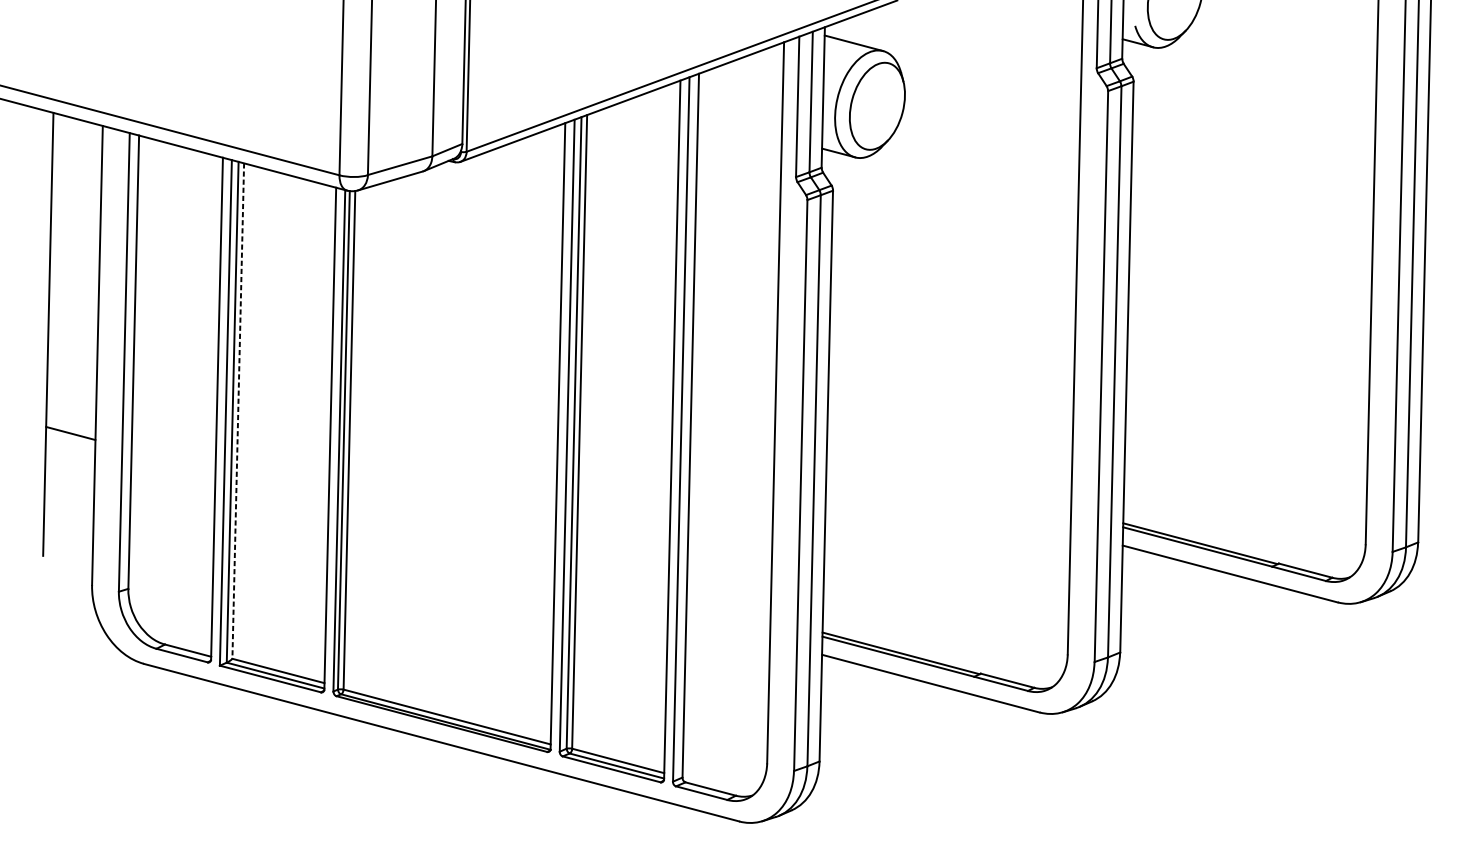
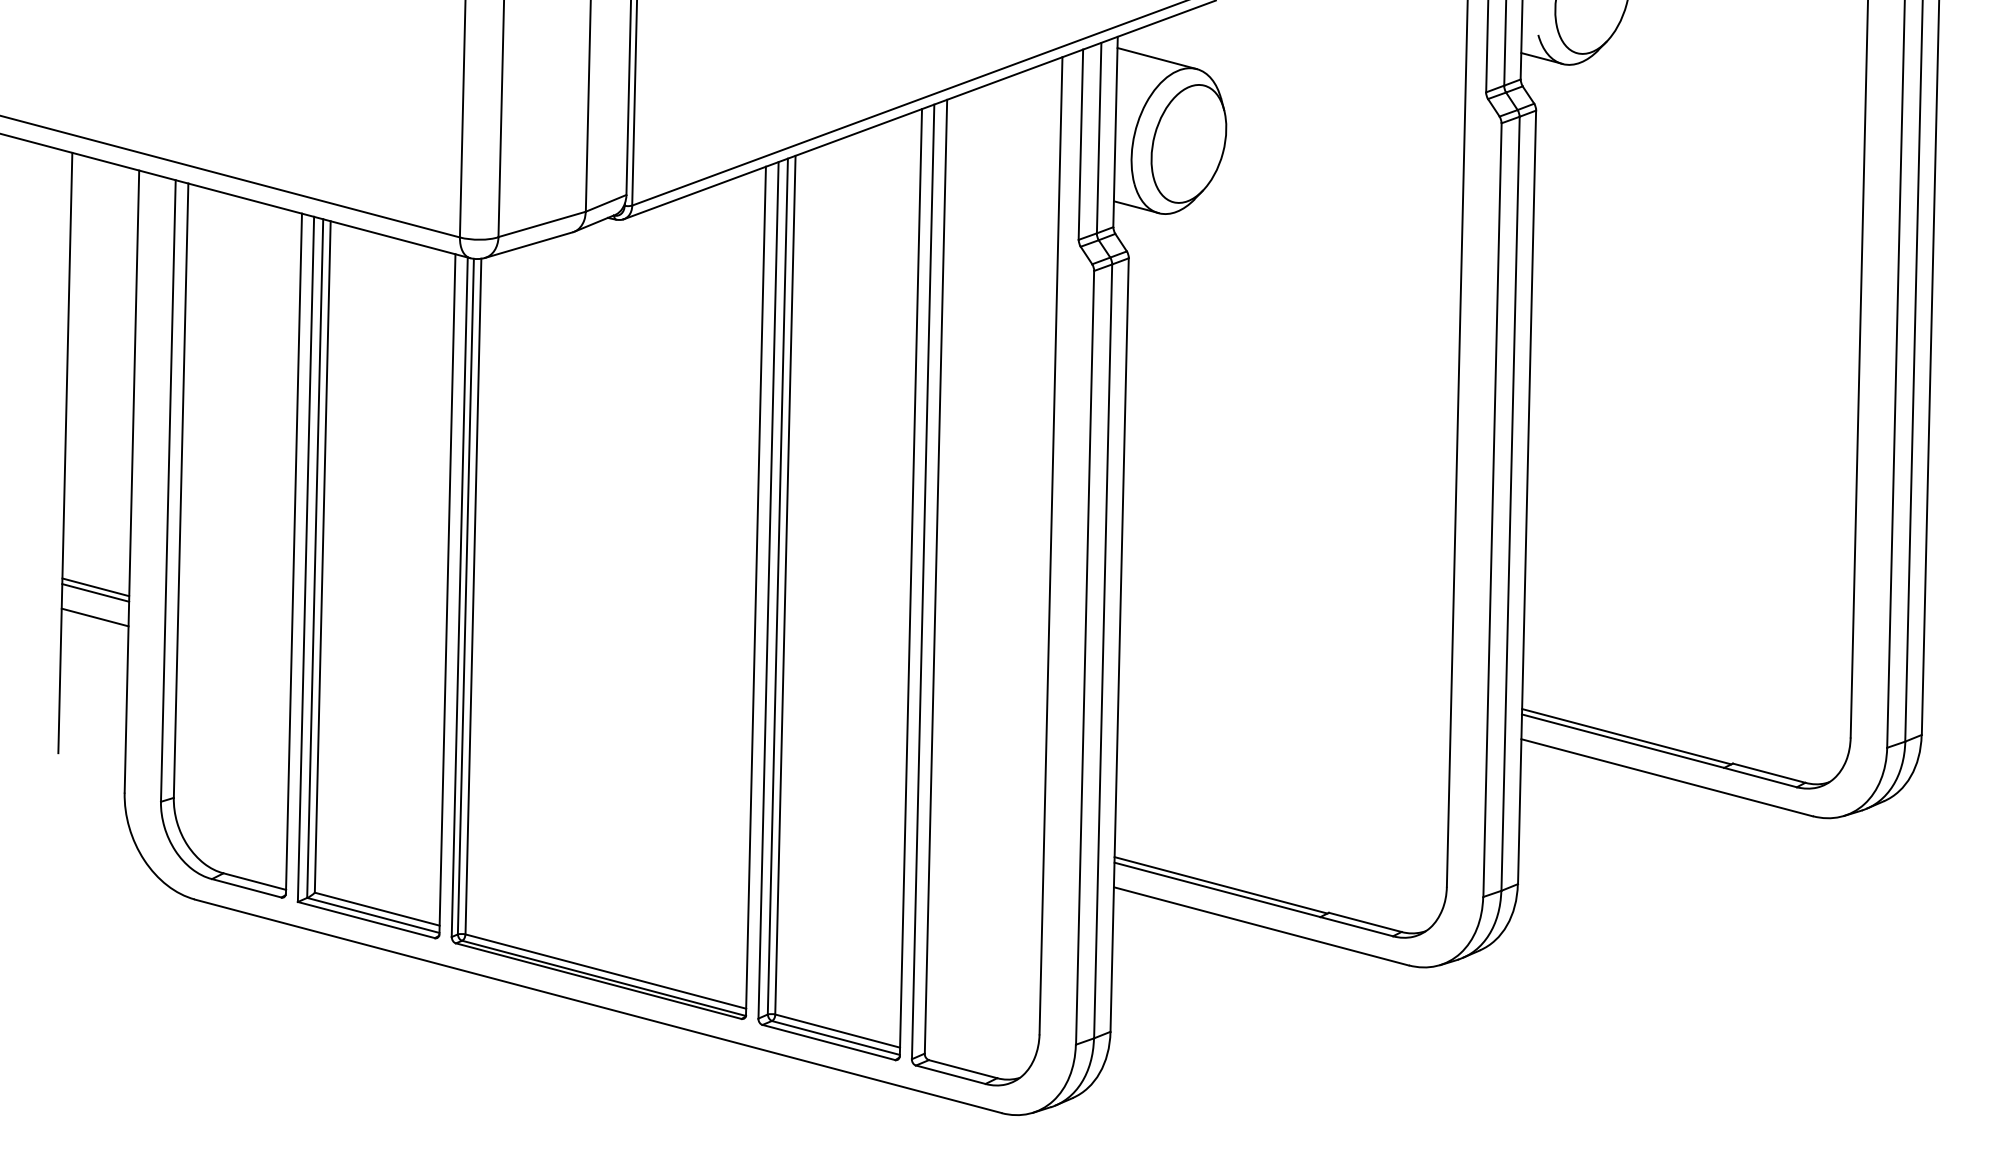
line: (238, 410) -> (322, 556), dashed -> solid
line: (70, 437) -> (95, 592), added
line: (69, 455) -> (94, 617), added

